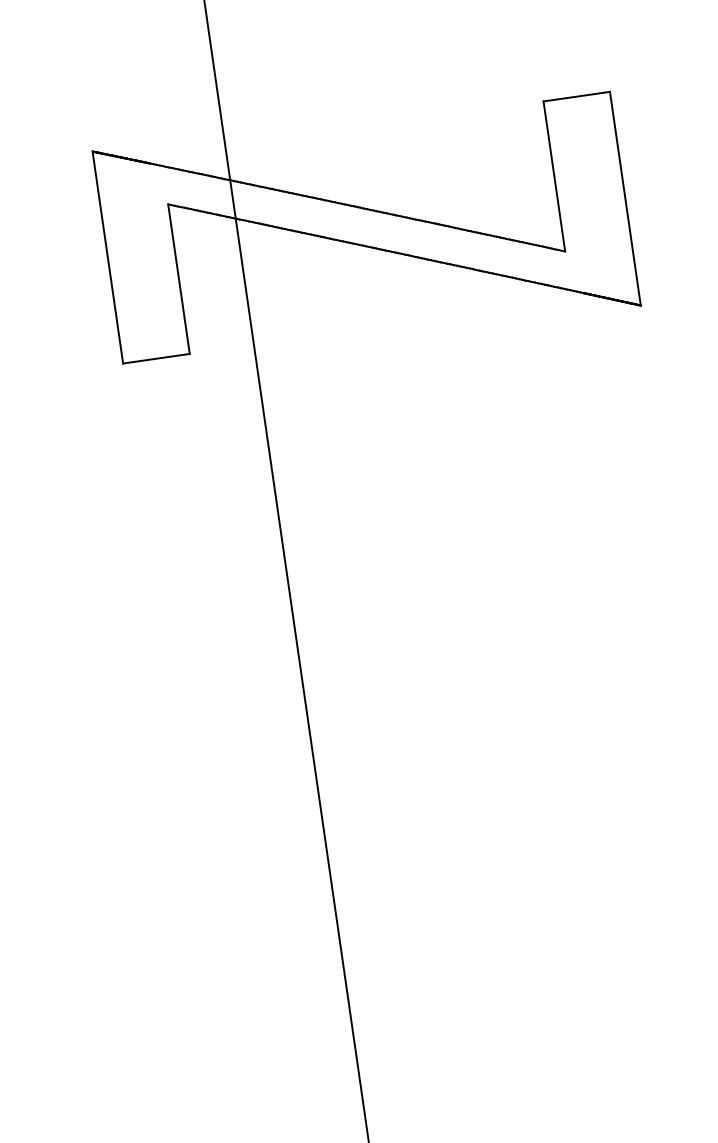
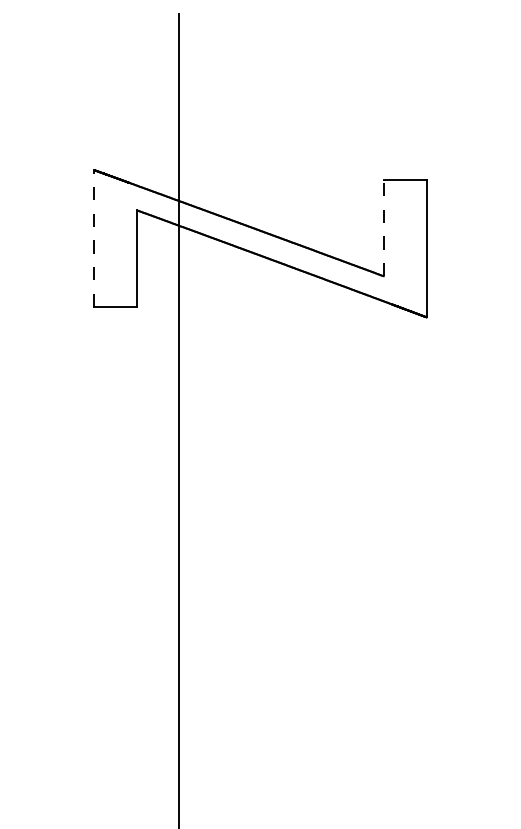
line: (553, 175) -> (383, 227), solid -> dashed
line: (107, 255) -> (94, 237), solid -> dashed

